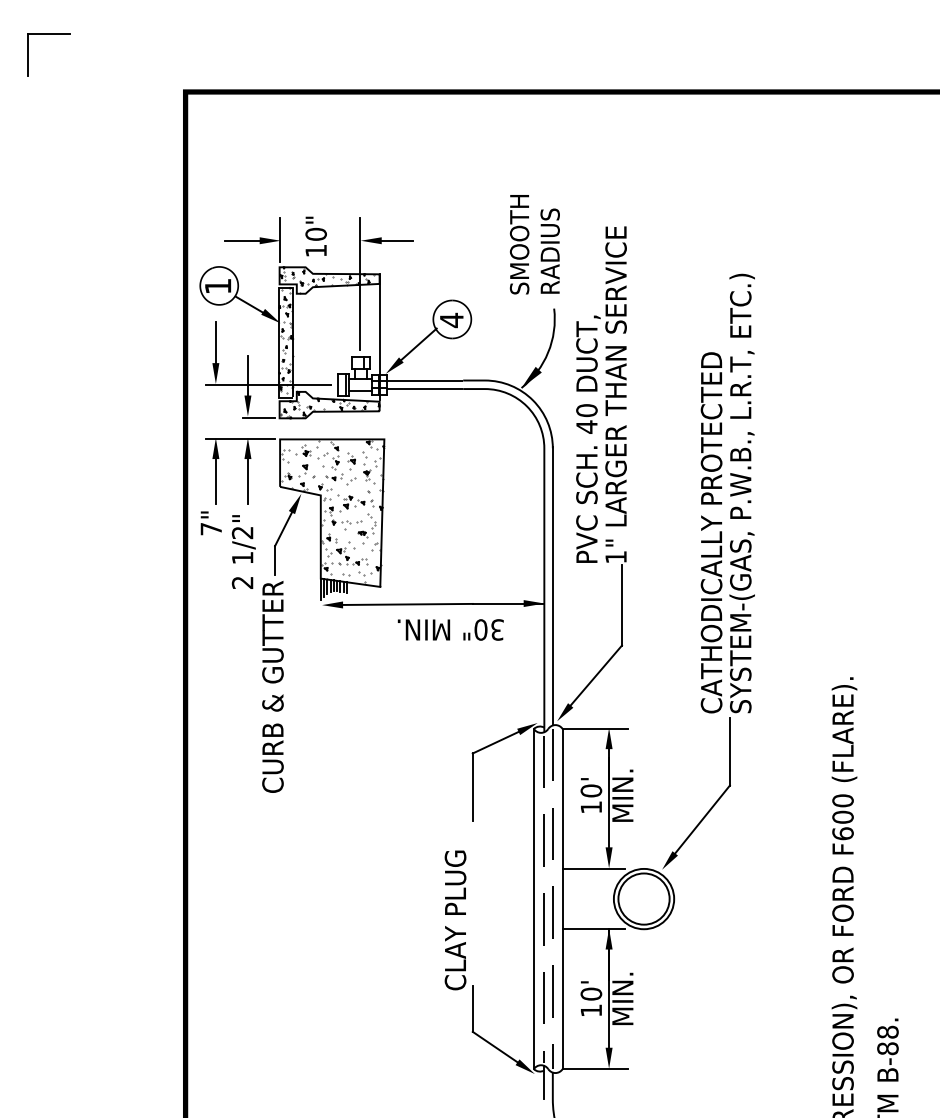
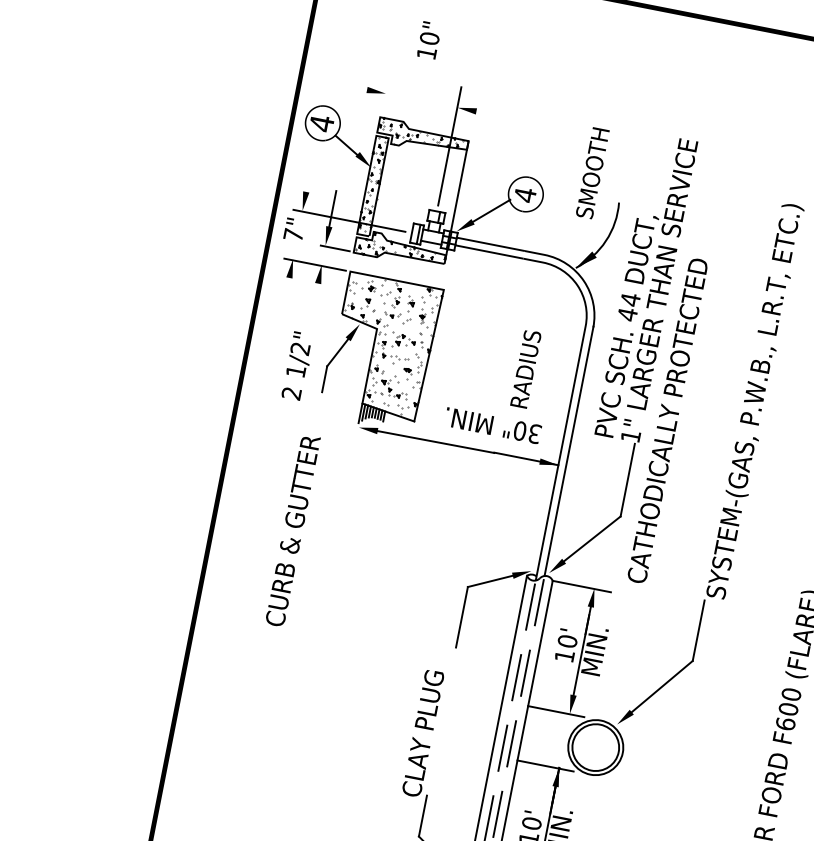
text: (315, 236) -> (428, 40), moved
line: (279, 239) -> (385, 92), removed
line: (242, 240) -> (351, 86), removed
line: (397, 240) -> (490, 113), removed
text: (519, 244) -> (592, 173), moved
text: (549, 250) -> (525, 368), moved
text: (218, 286) -> (322, 123), 1 -> 4
line: (215, 342) -> (309, 173), removed
text: (586, 410) -> (630, 299), 40 -> 44
line: (215, 481) -> (285, 297), removed
line: (247, 481) -> (313, 303), removed
text: (210, 523) -> (293, 229), moved
text: (711, 532) -> (667, 420), moved
text: (450, 629) -> (492, 425), moved
text: (272, 686) -> (292, 530), moved

